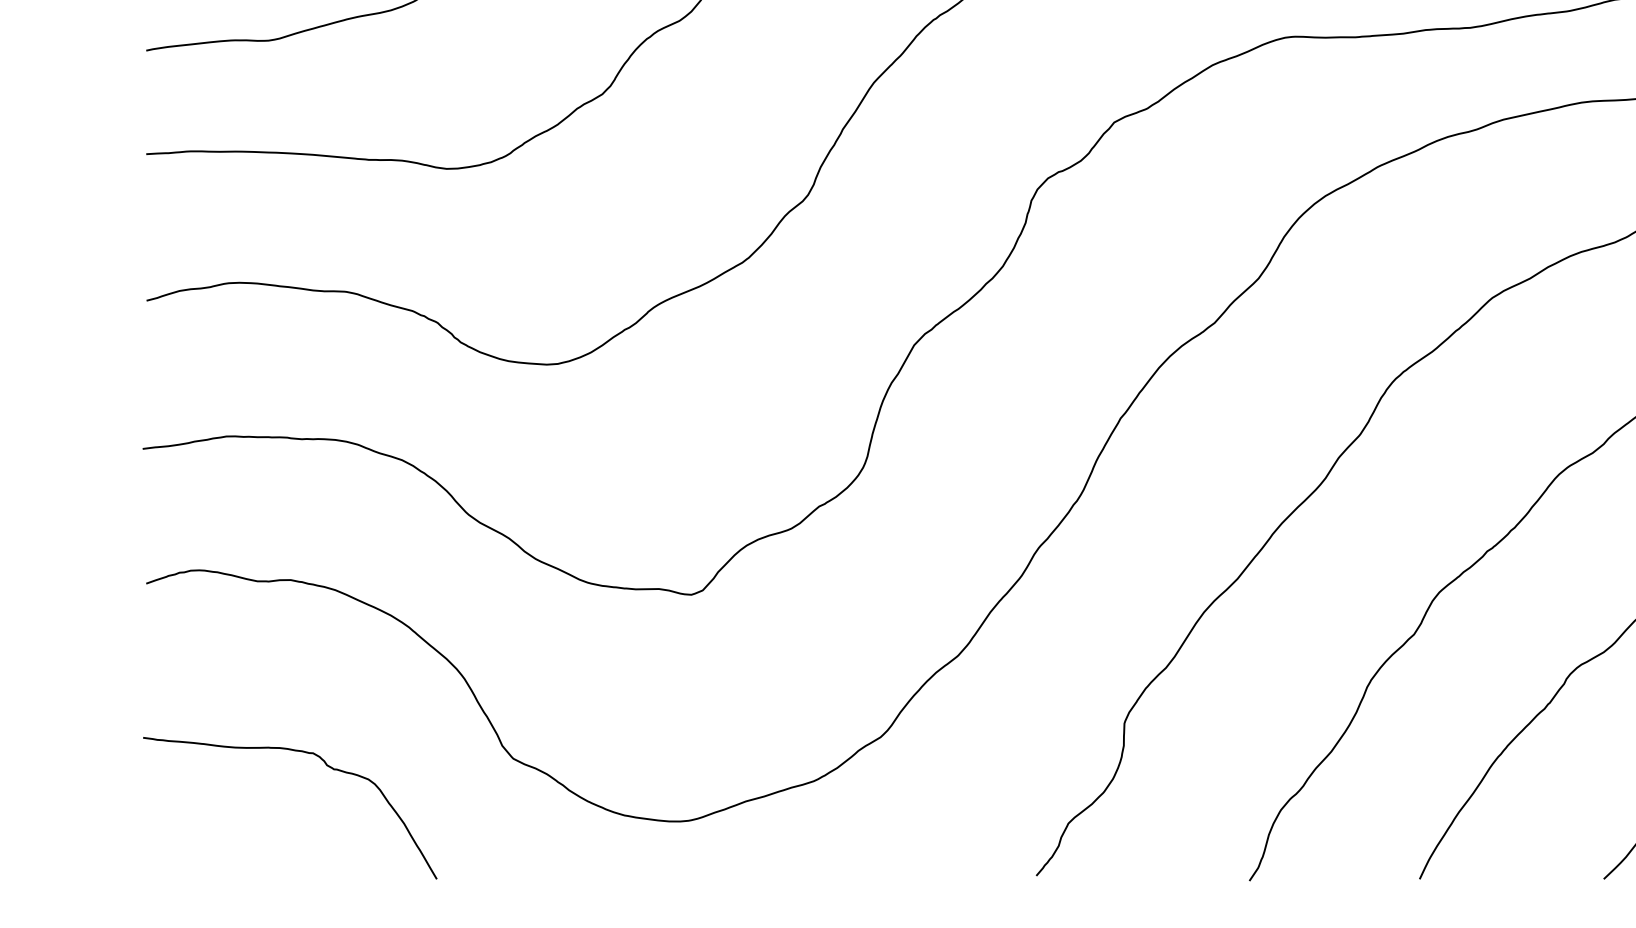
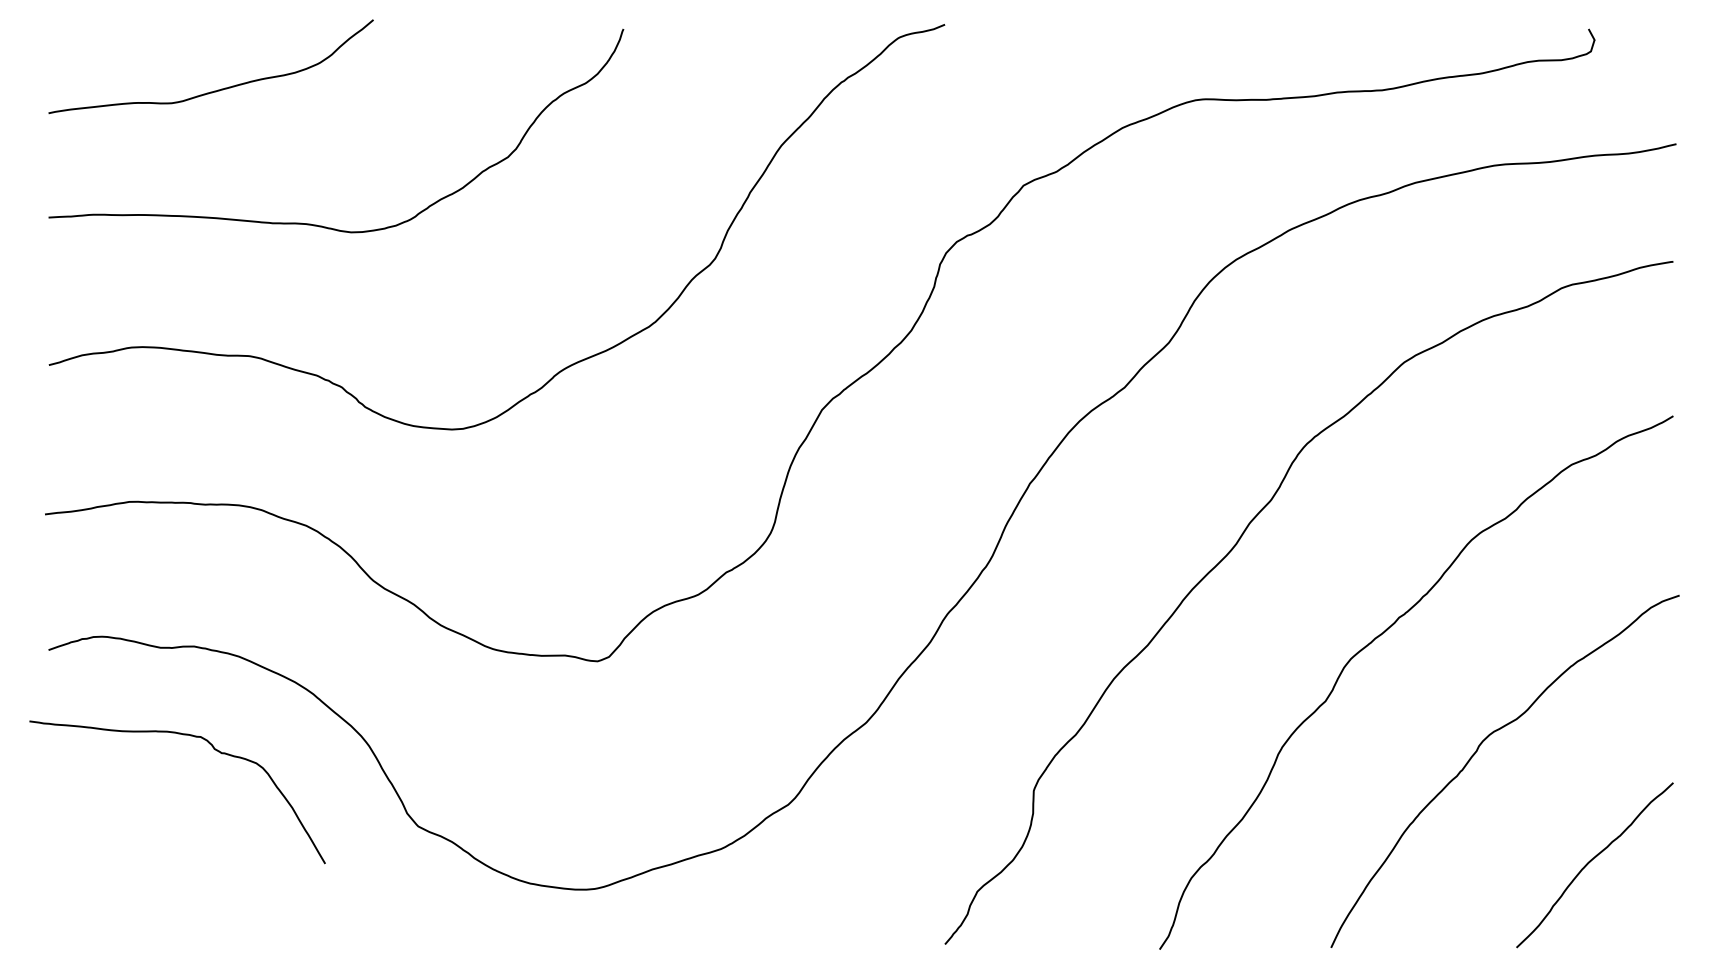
curve: (325, 765) -> (213, 749), moved

